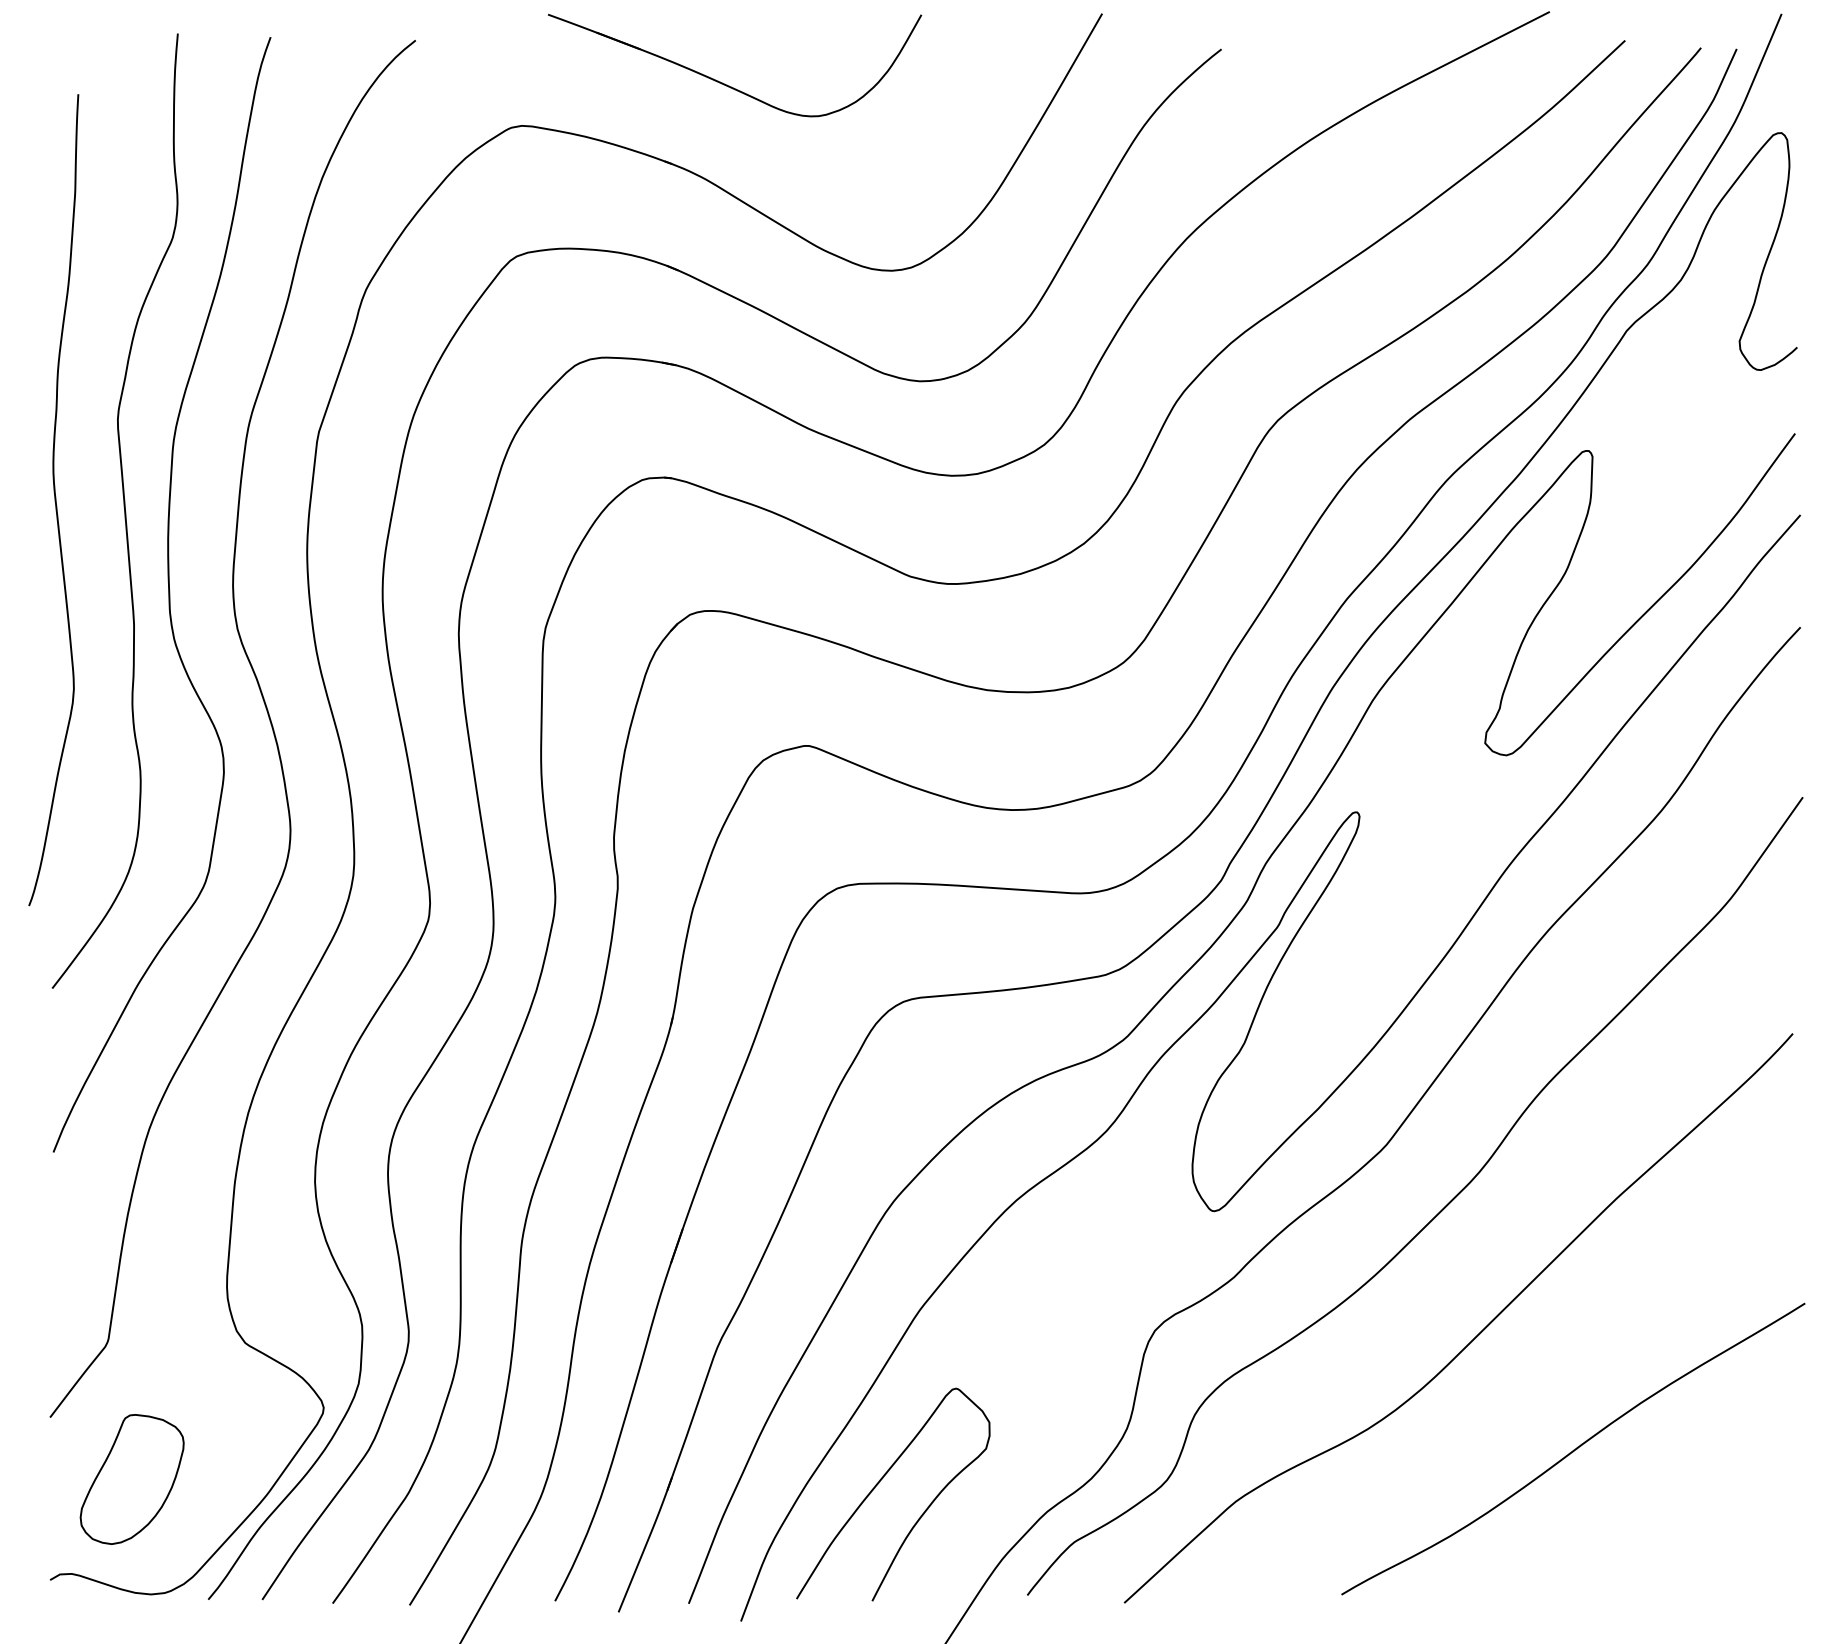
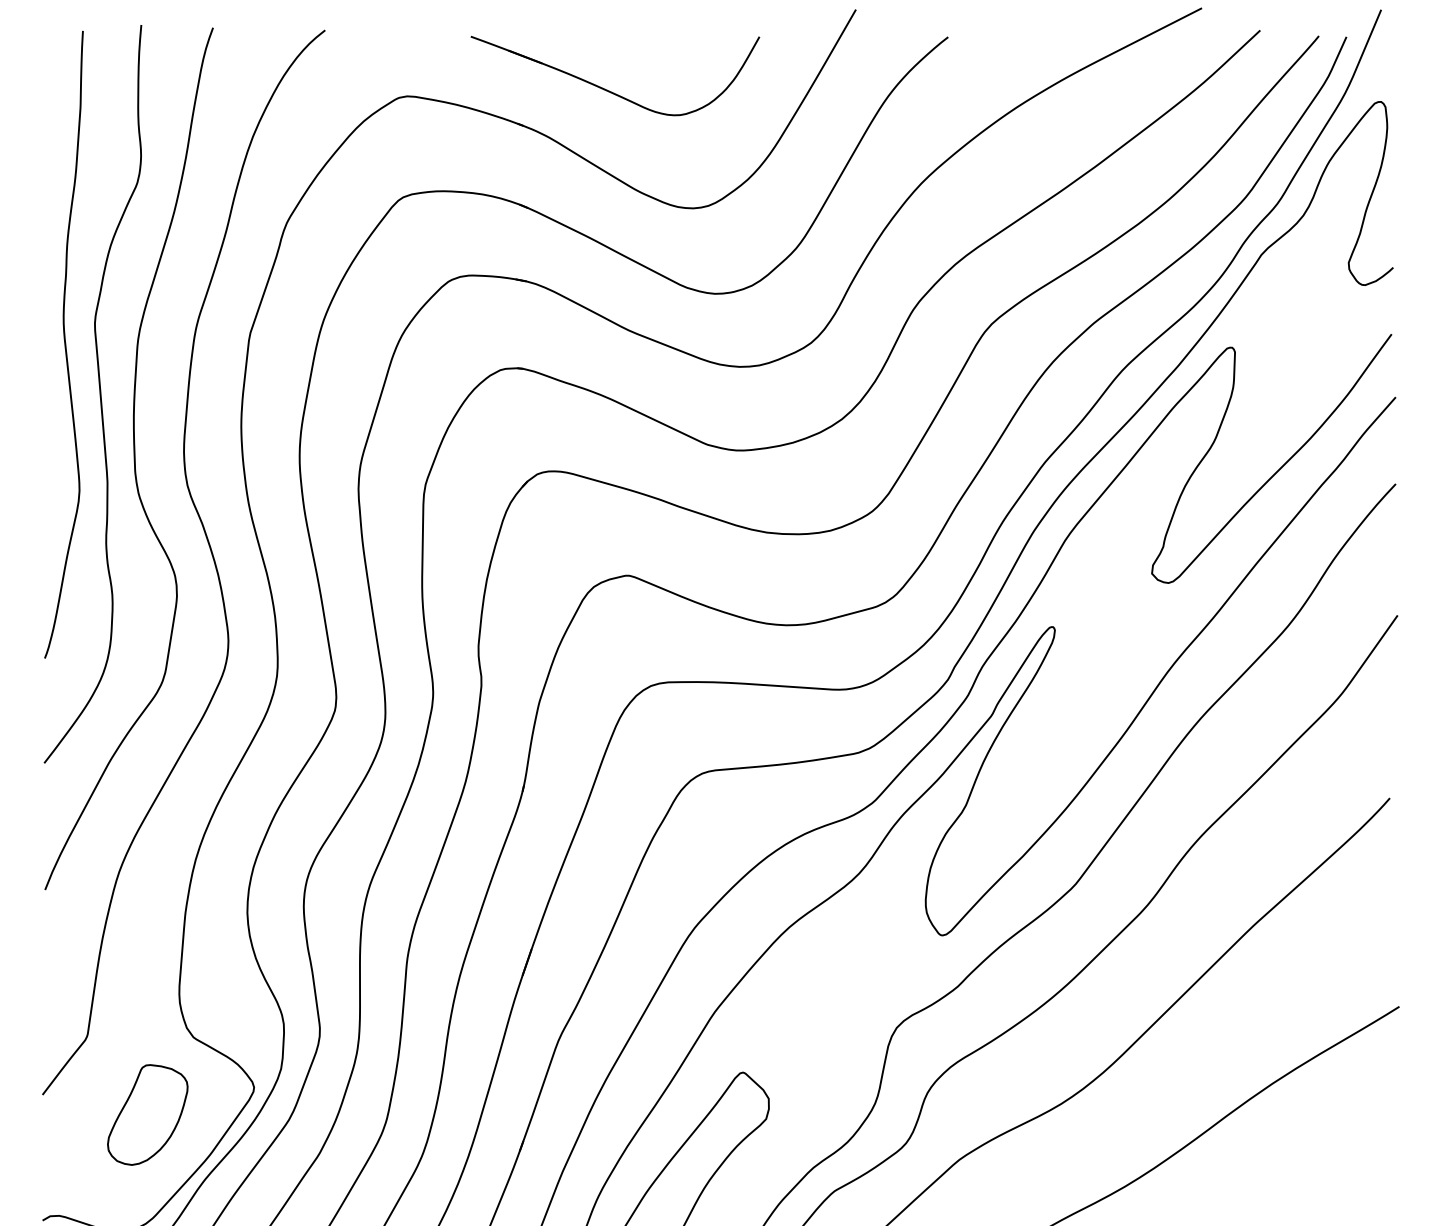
part: (727, 84) -> (609, 90), moved
curve: (54, 500) -> (64, 345), moved
part: (131, 1479) -> (147, 1115), moved

